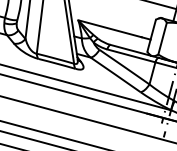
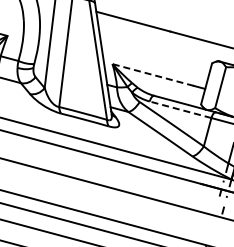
line: (109, 28) -> (152, 74), solid -> dashed
line: (131, 55) -> (180, 109), solid -> dashed

